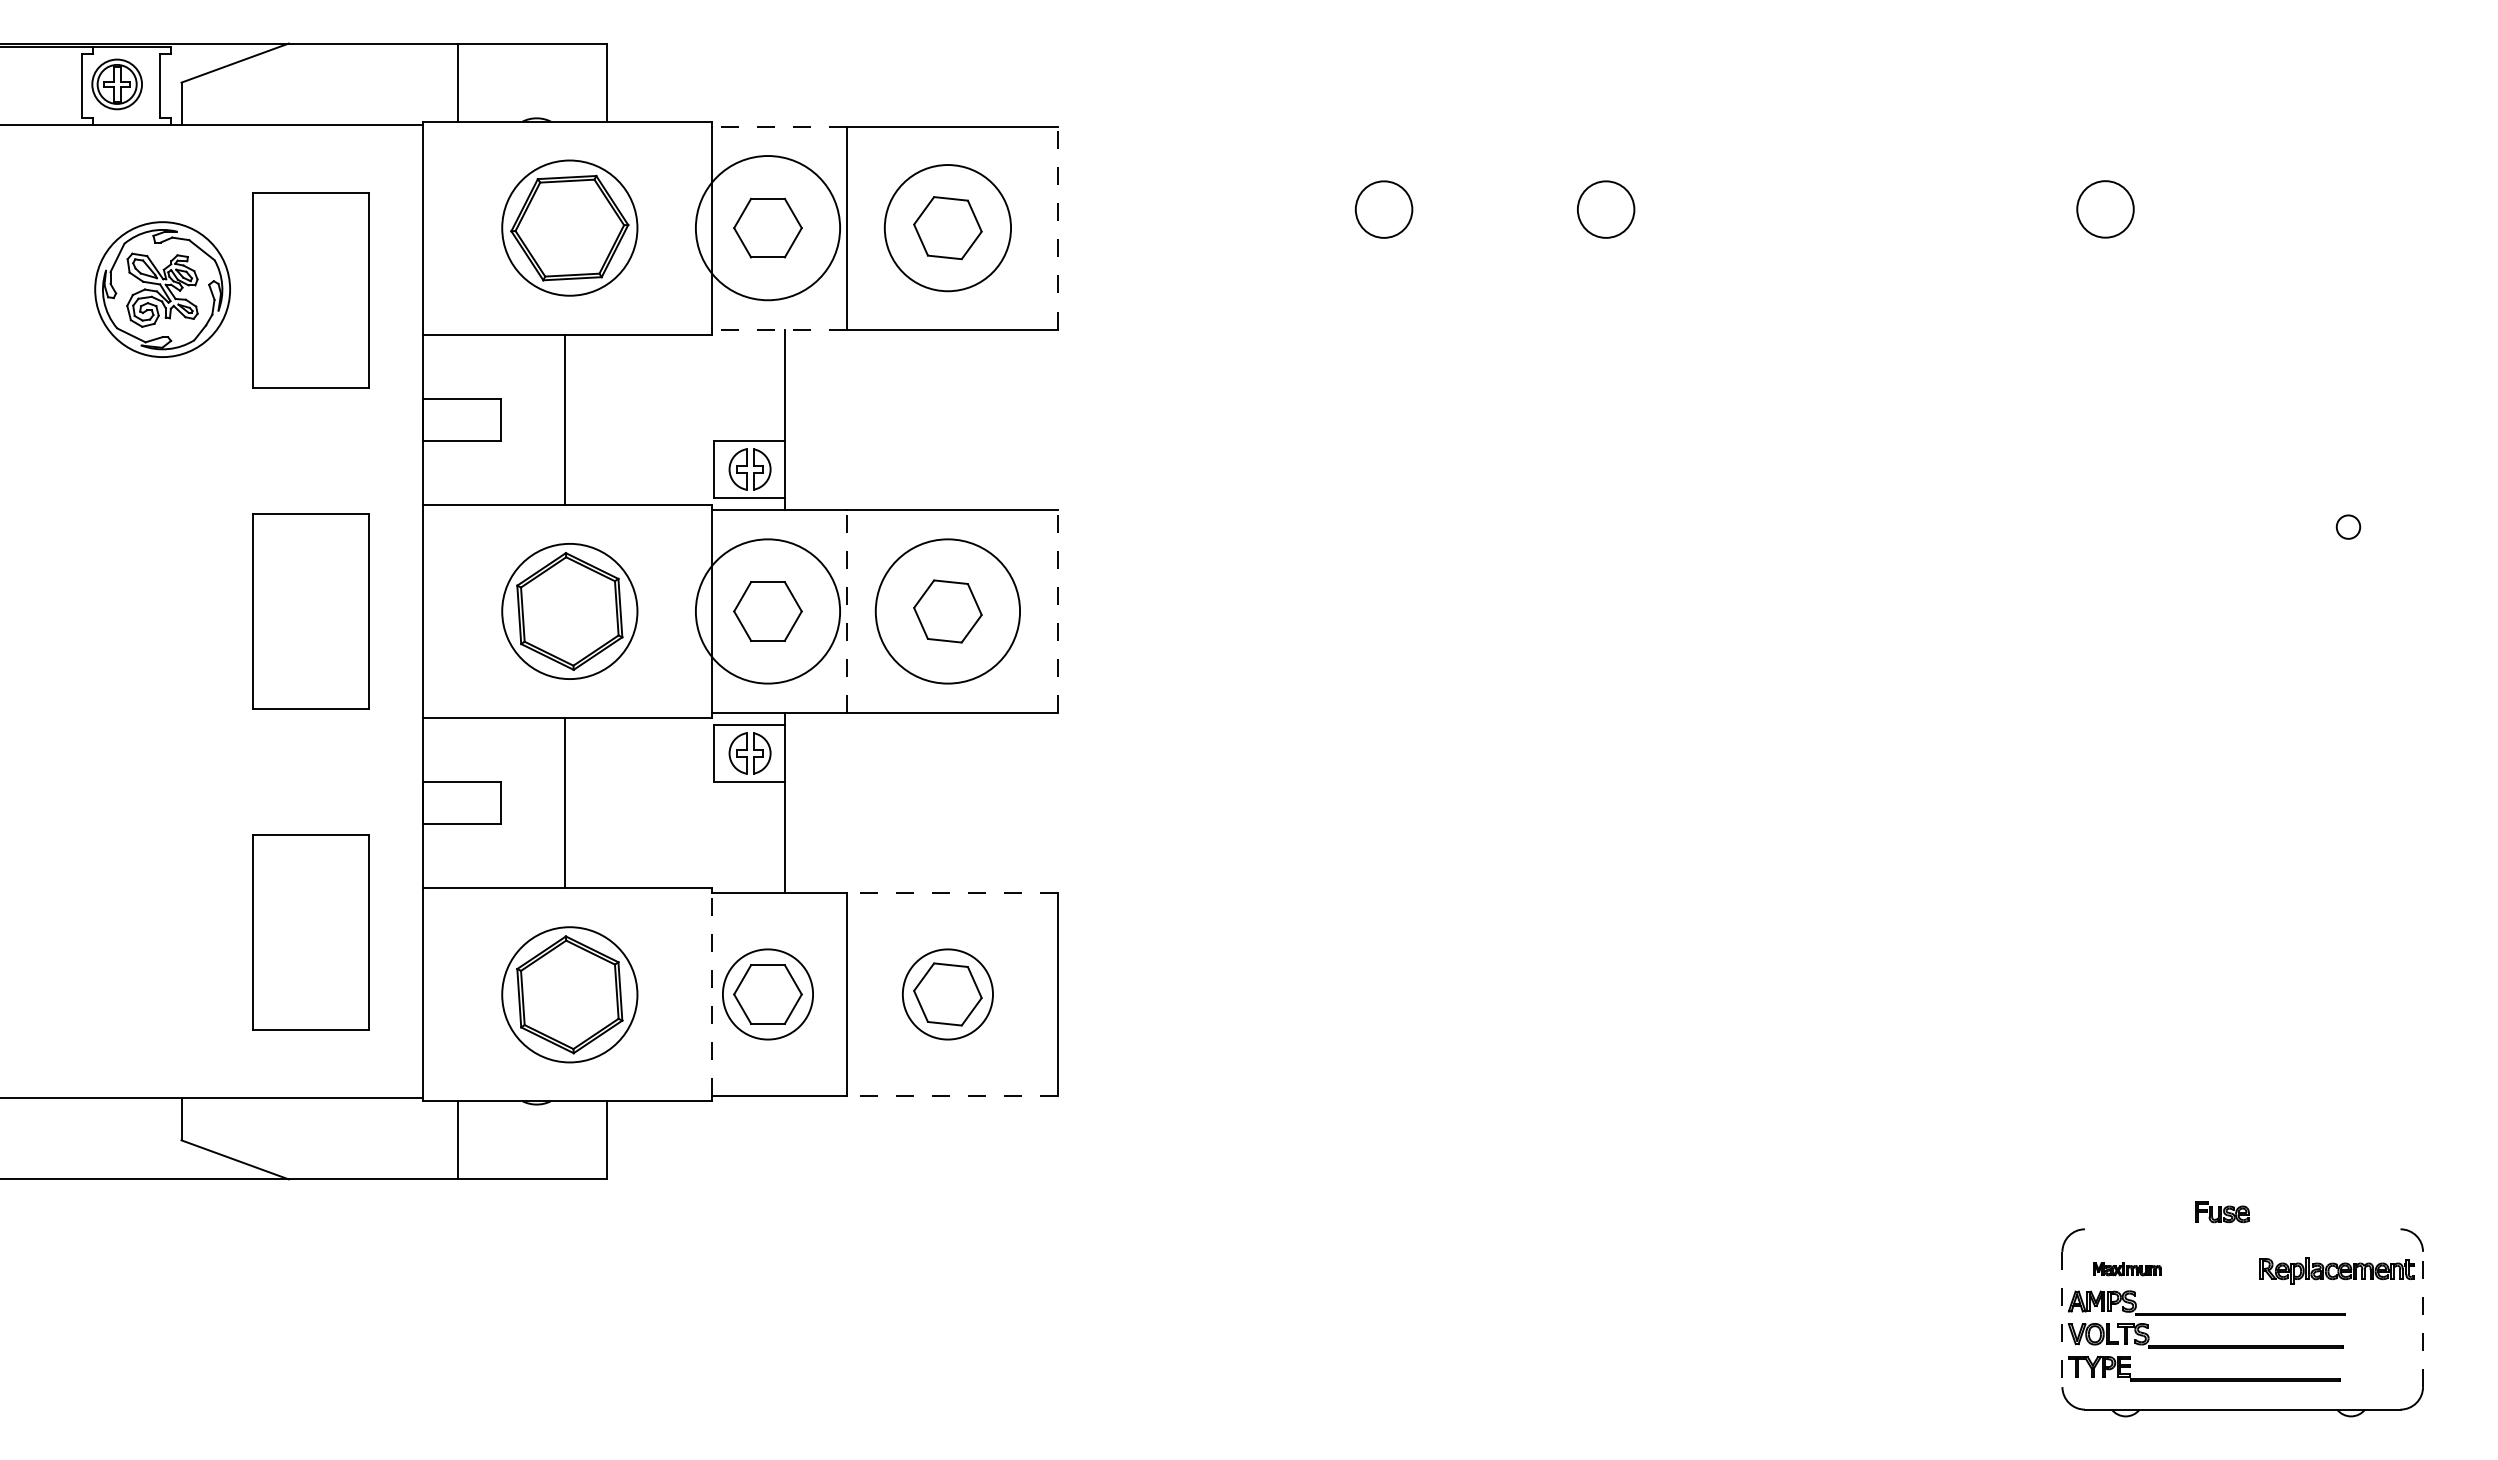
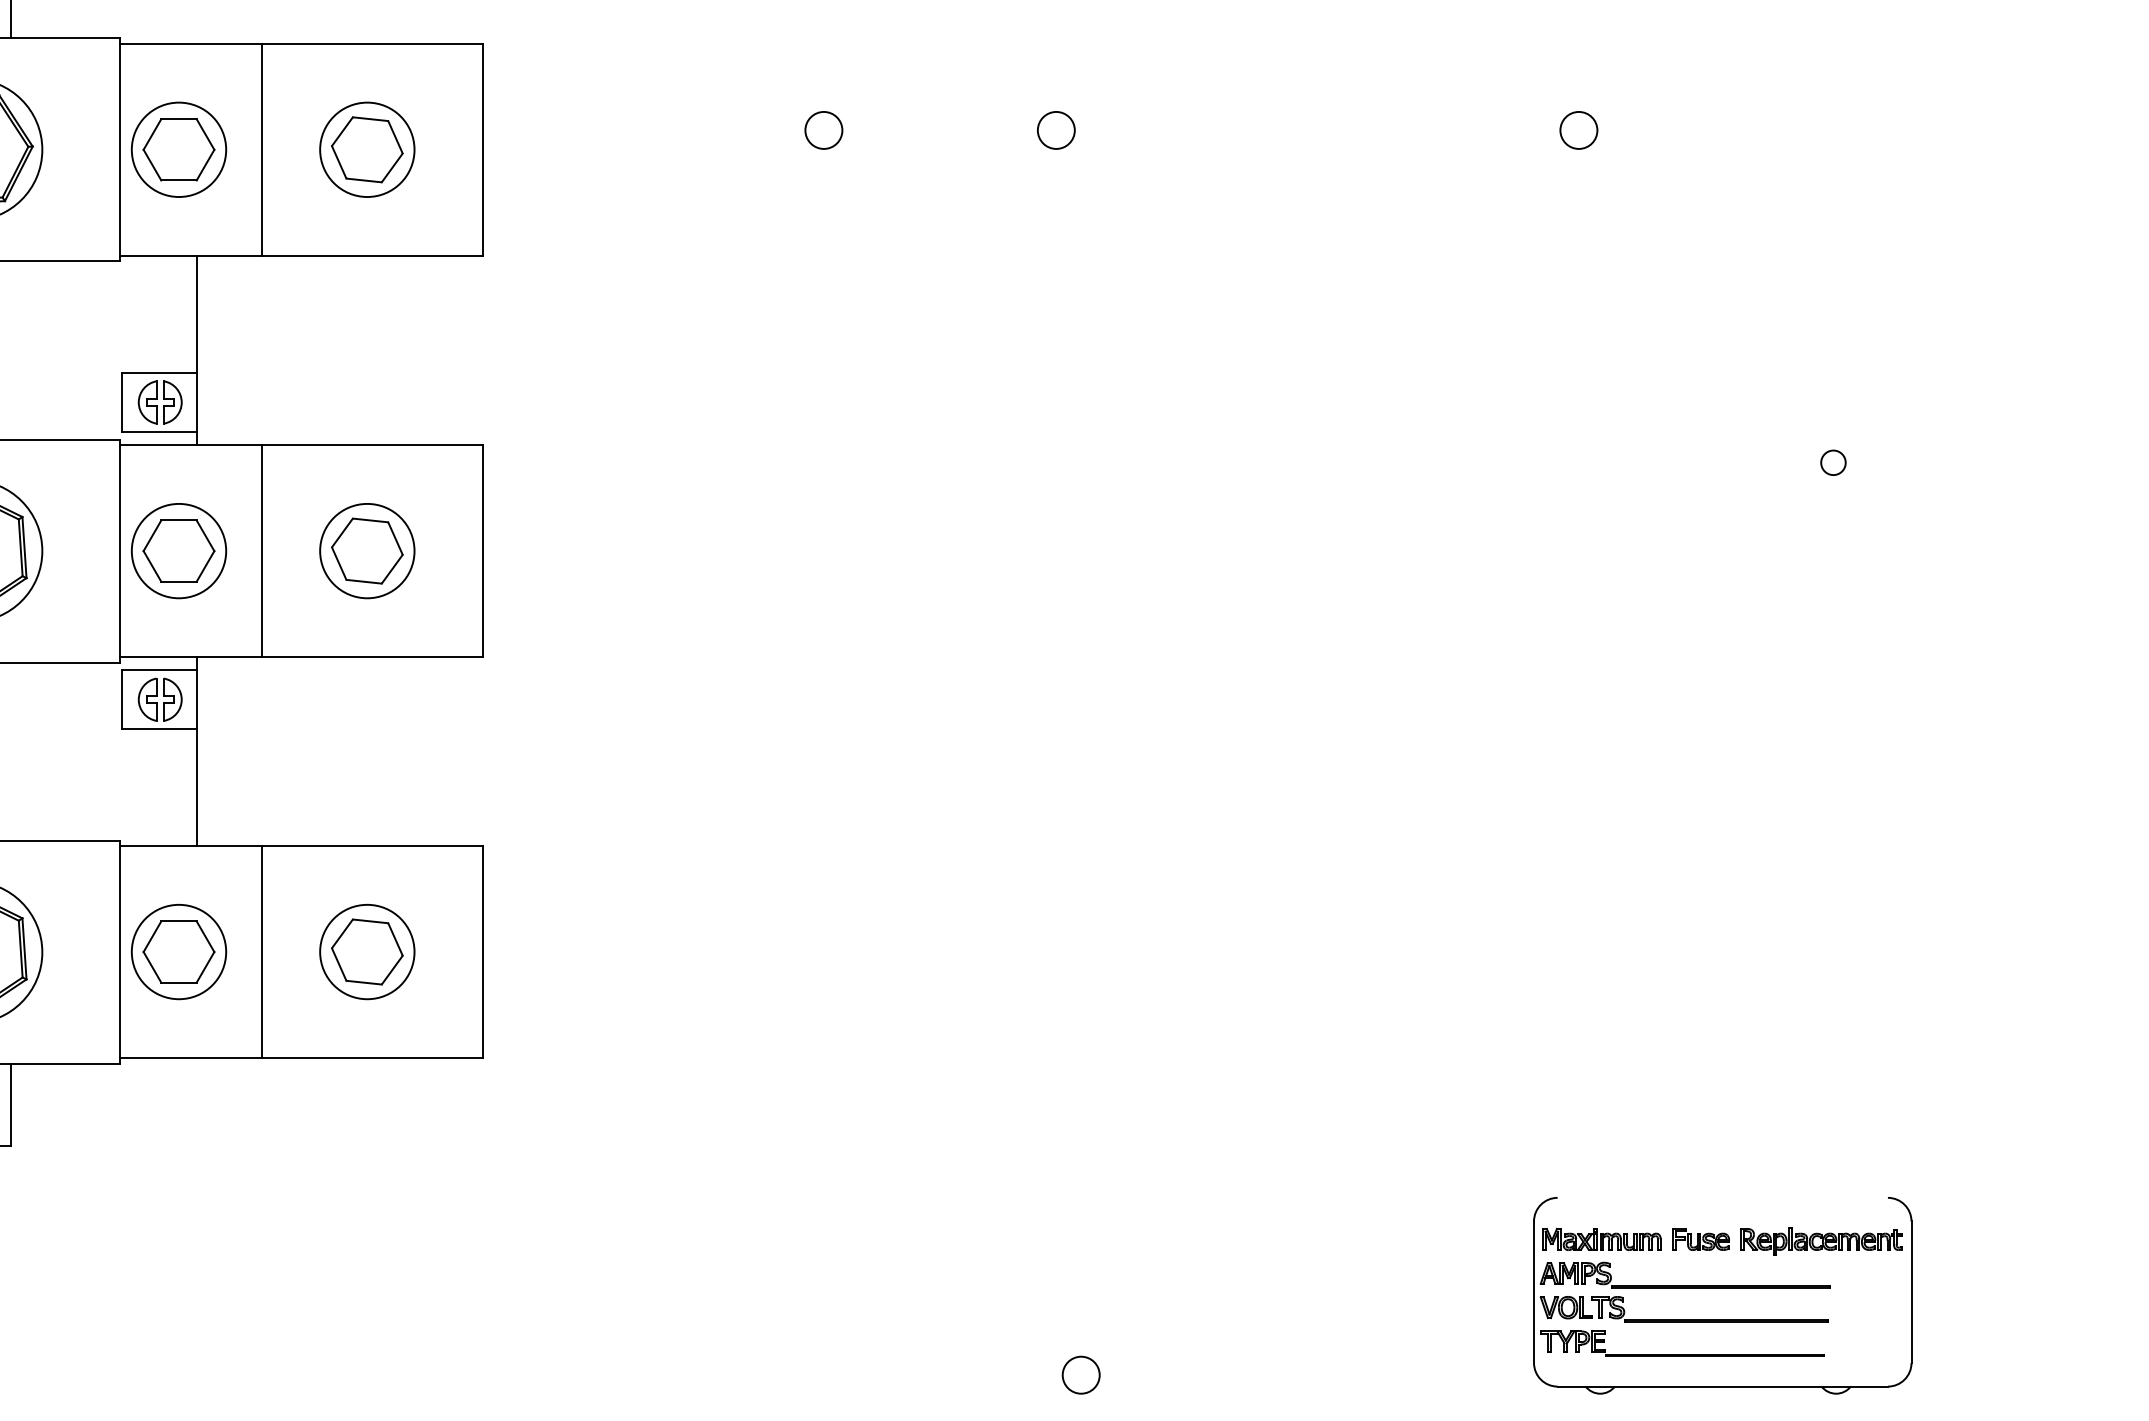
line: (779, 126) -> (191, 43), dashed -> solid
circle: (1383, 209) -> (823, 130), size x0.62
circle: (1605, 209) -> (1055, 130), size x0.62
circle: (2104, 209) -> (1578, 130), size x0.62
line: (1058, 227) -> (483, 149), dashed -> solid
circle: (767, 228) -> (178, 150), size x0.62
circle: (947, 228) -> (366, 150), size x0.71
line: (779, 329) -> (191, 255), dashed -> solid
line: (847, 610) -> (262, 550), dashed -> solid
line: (1058, 610) -> (483, 550), dashed -> solid
circle: (767, 611) -> (178, 551), size x0.62
circle: (947, 611) -> (366, 551), size x0.62
line: (952, 893) -> (372, 846), dashed -> solid
line: (711, 993) -> (119, 951), dashed -> solid
line: (952, 1095) -> (372, 1057), dashed -> solid
part: (2222, 1212) -> (1701, 1239), moved
part: (2127, 1269) -> (1602, 1239), size x1.67
line: (2062, 1319) -> (1534, 1292), dashed -> solid
line: (2423, 1319) -> (1911, 1292), dashed -> solid
circle: (1629, 1398) -> (1080, 1374), added

